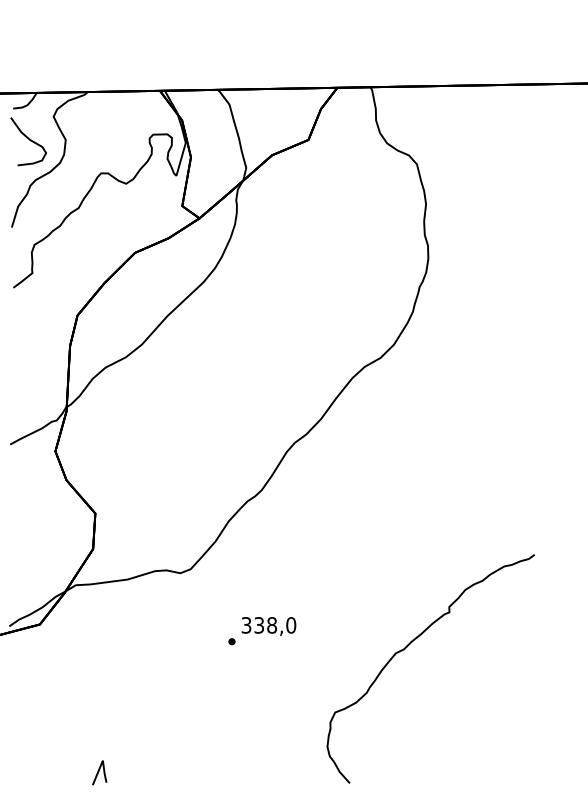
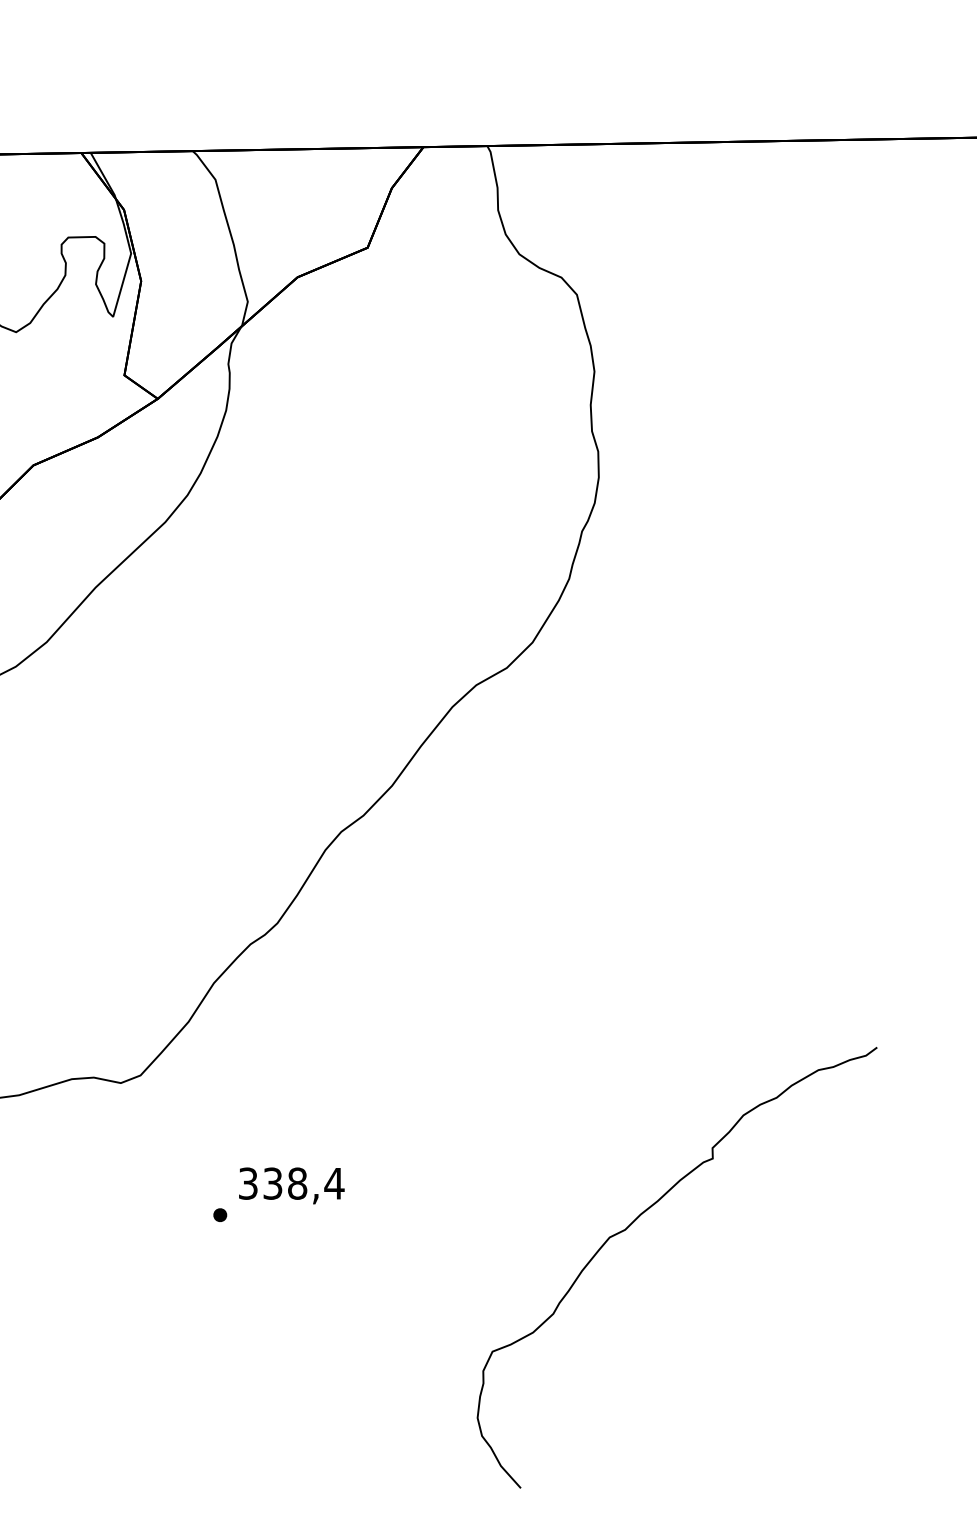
text: (290, 625) -> (333, 1183), 338,0 -> 338,4
curve: (408, 646) -> (633, 1224), moved

